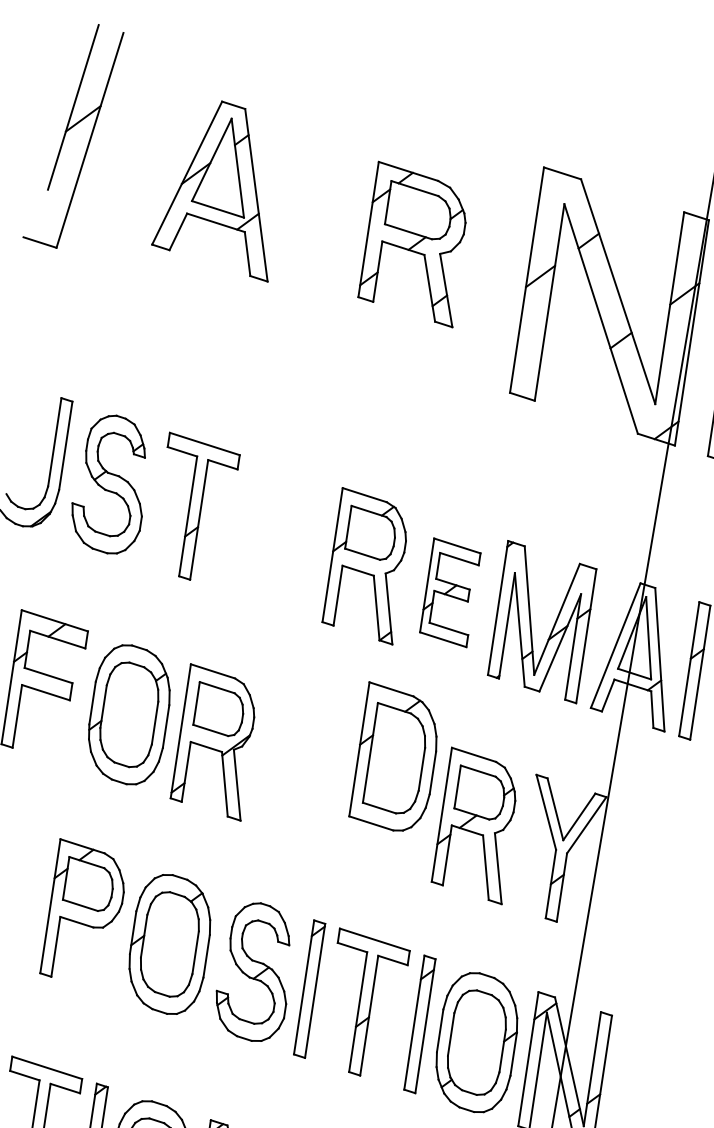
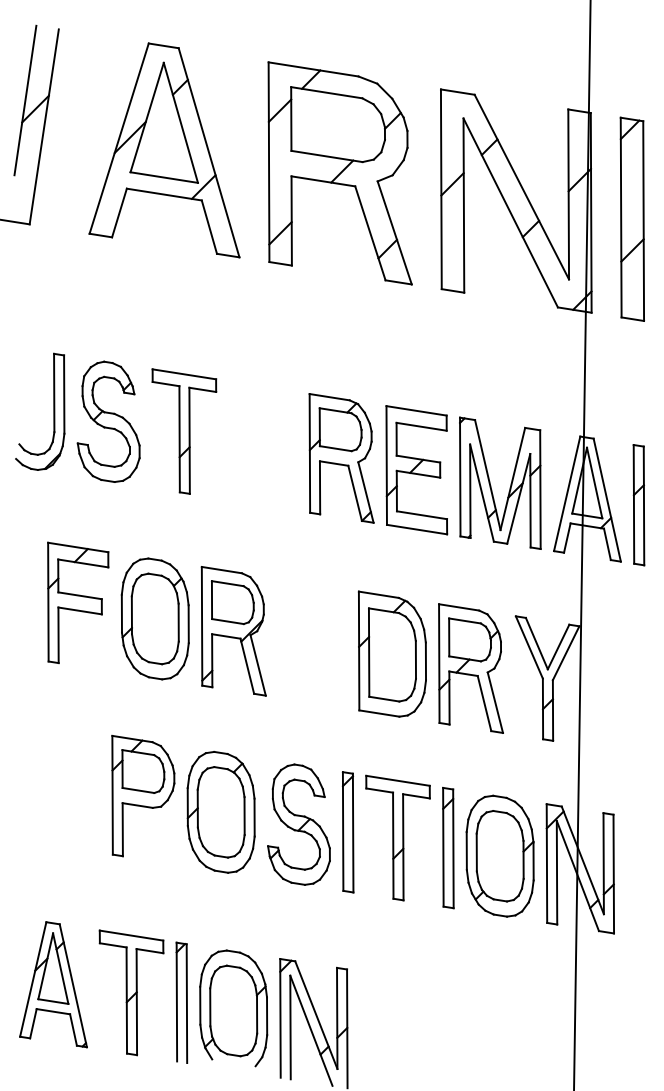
part: (221, 188) -> (164, 150), size x1.43
part: (414, 244) -> (339, 173), size x1.67
part: (449, 592) -> (416, 470), size x1.43
part: (395, 757) -> (391, 653), moved

